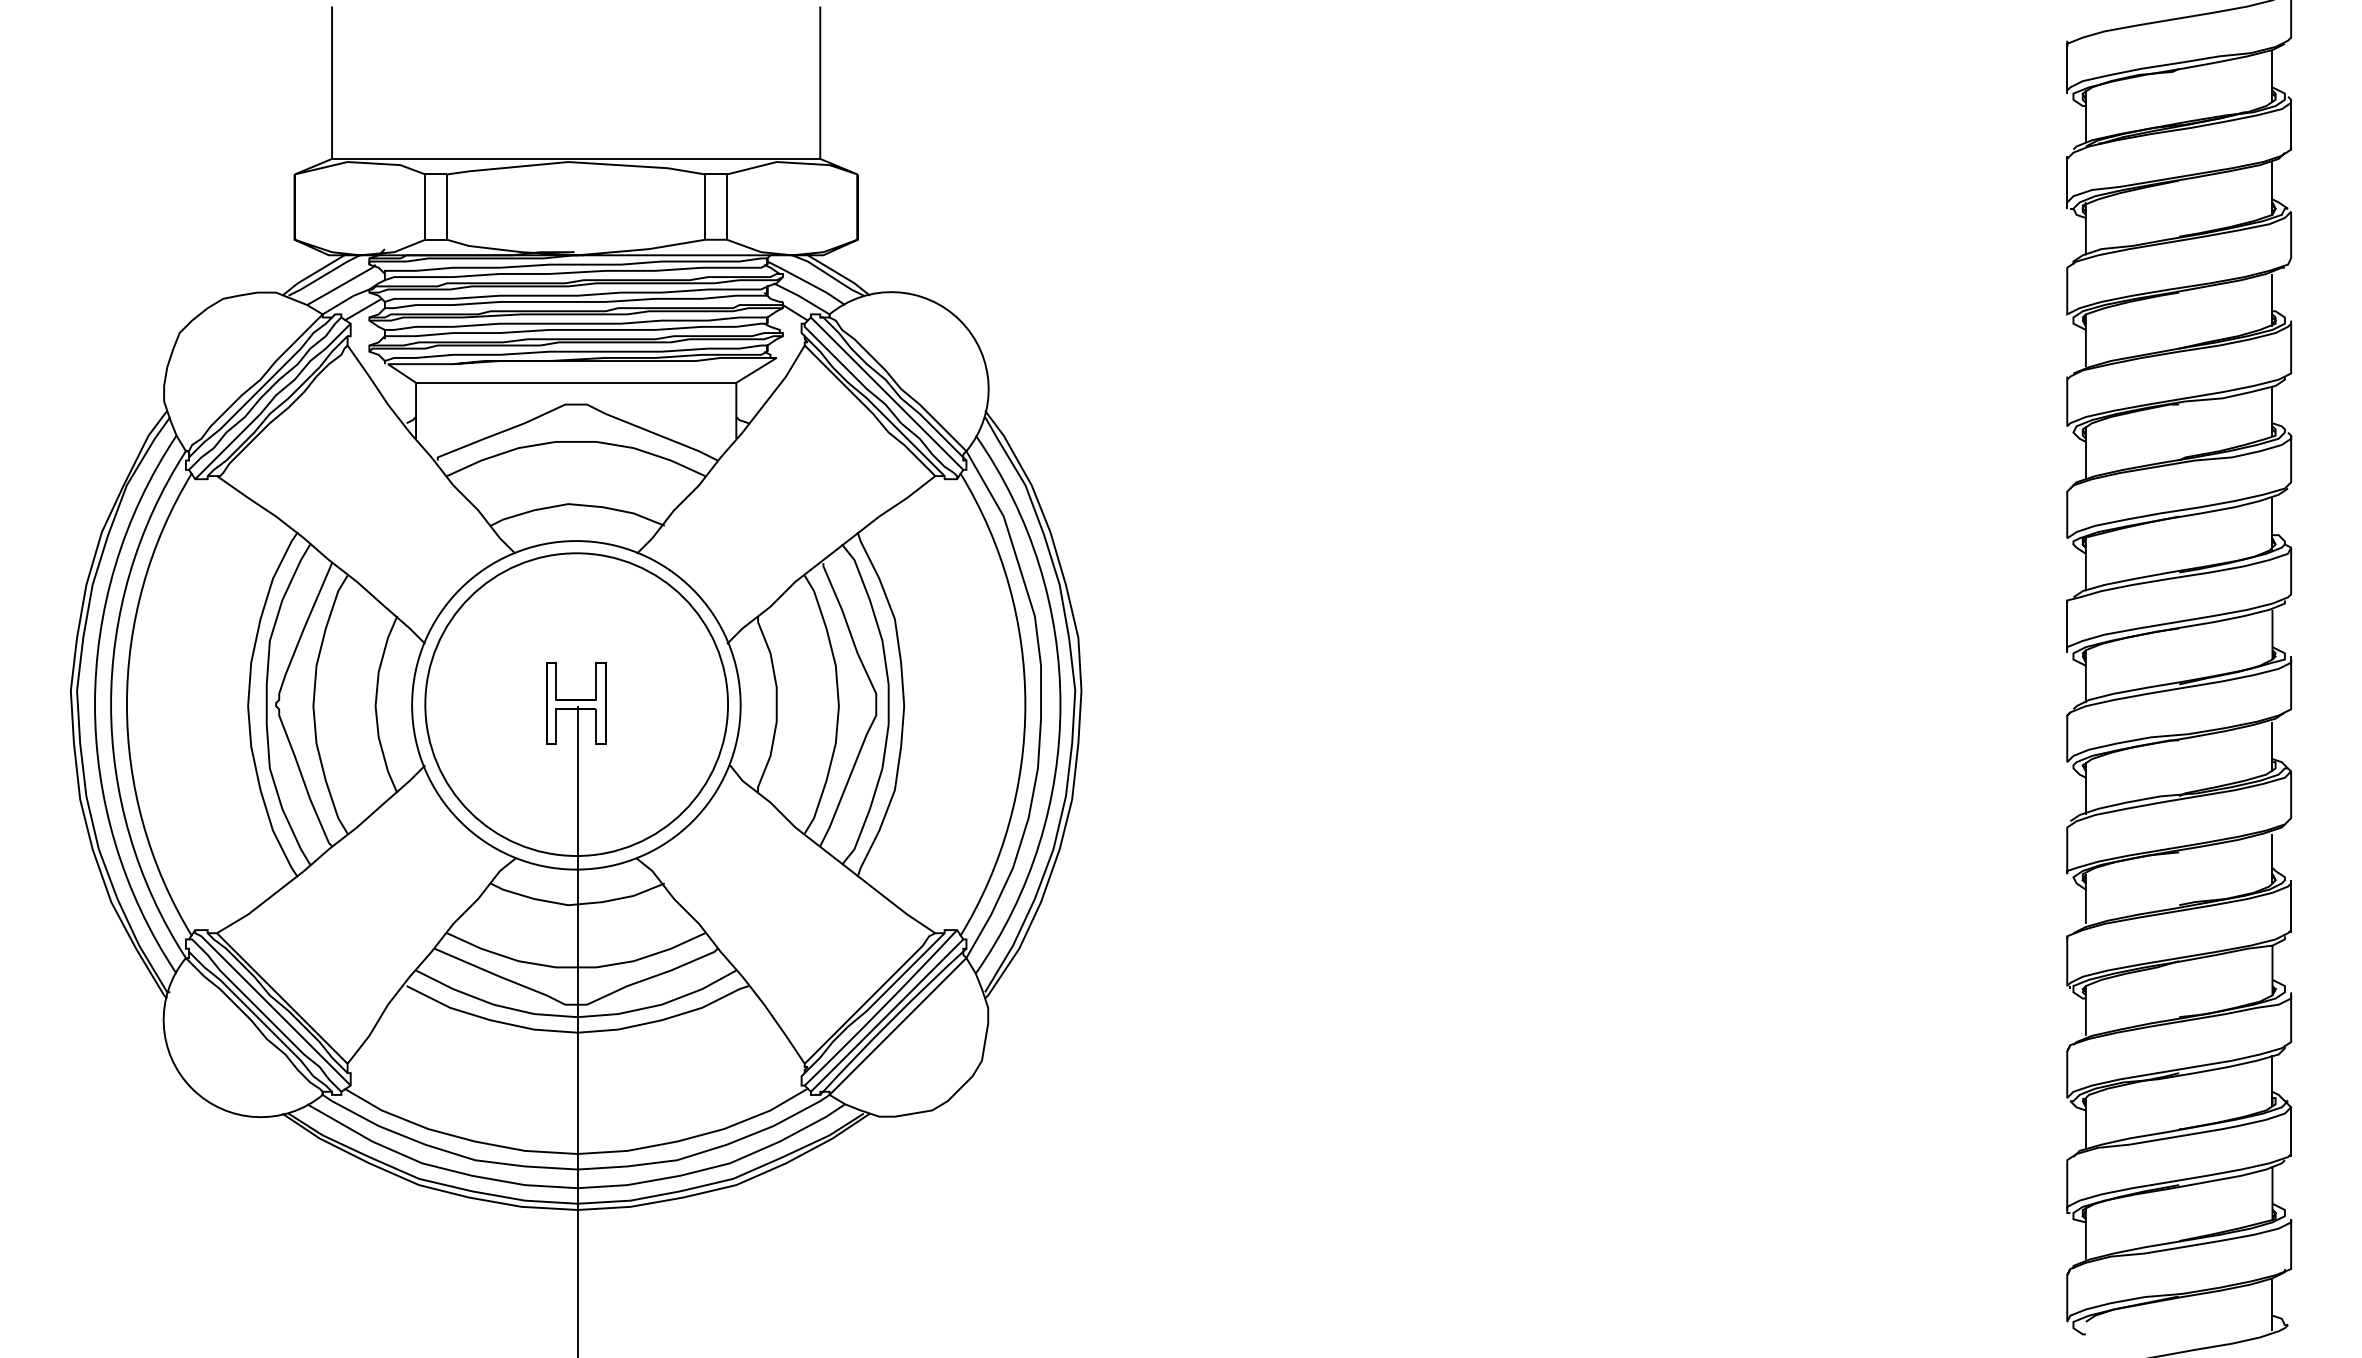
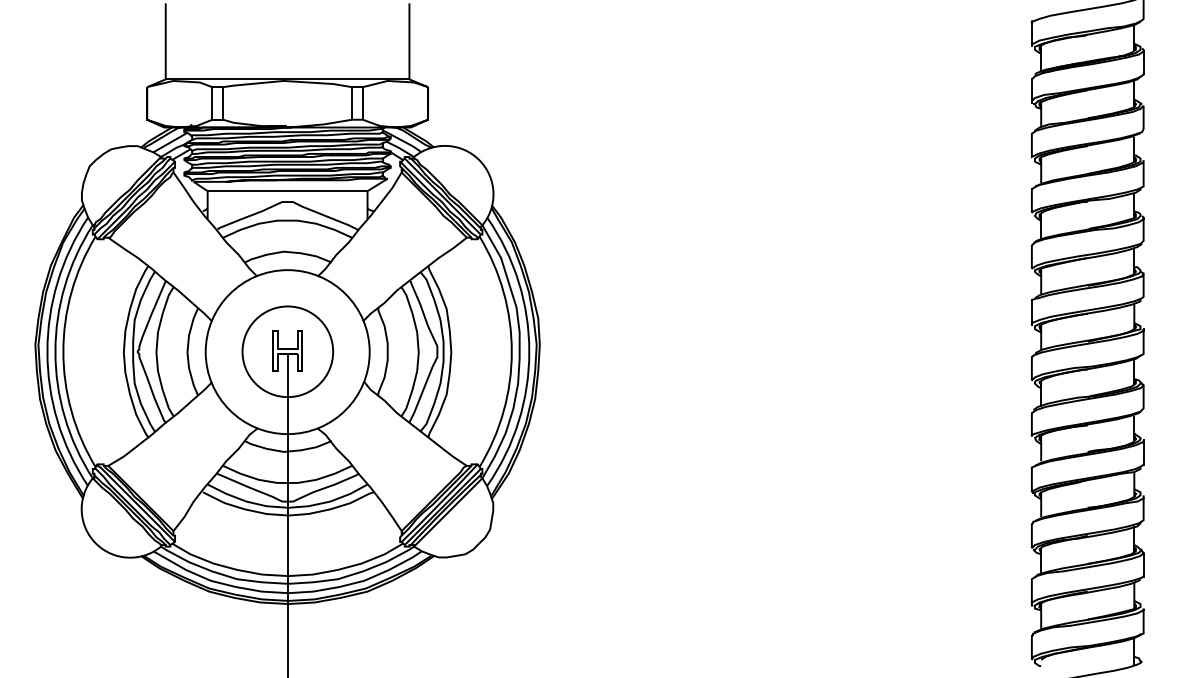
circle: (575, 704) -> (287, 351), size x0.6

